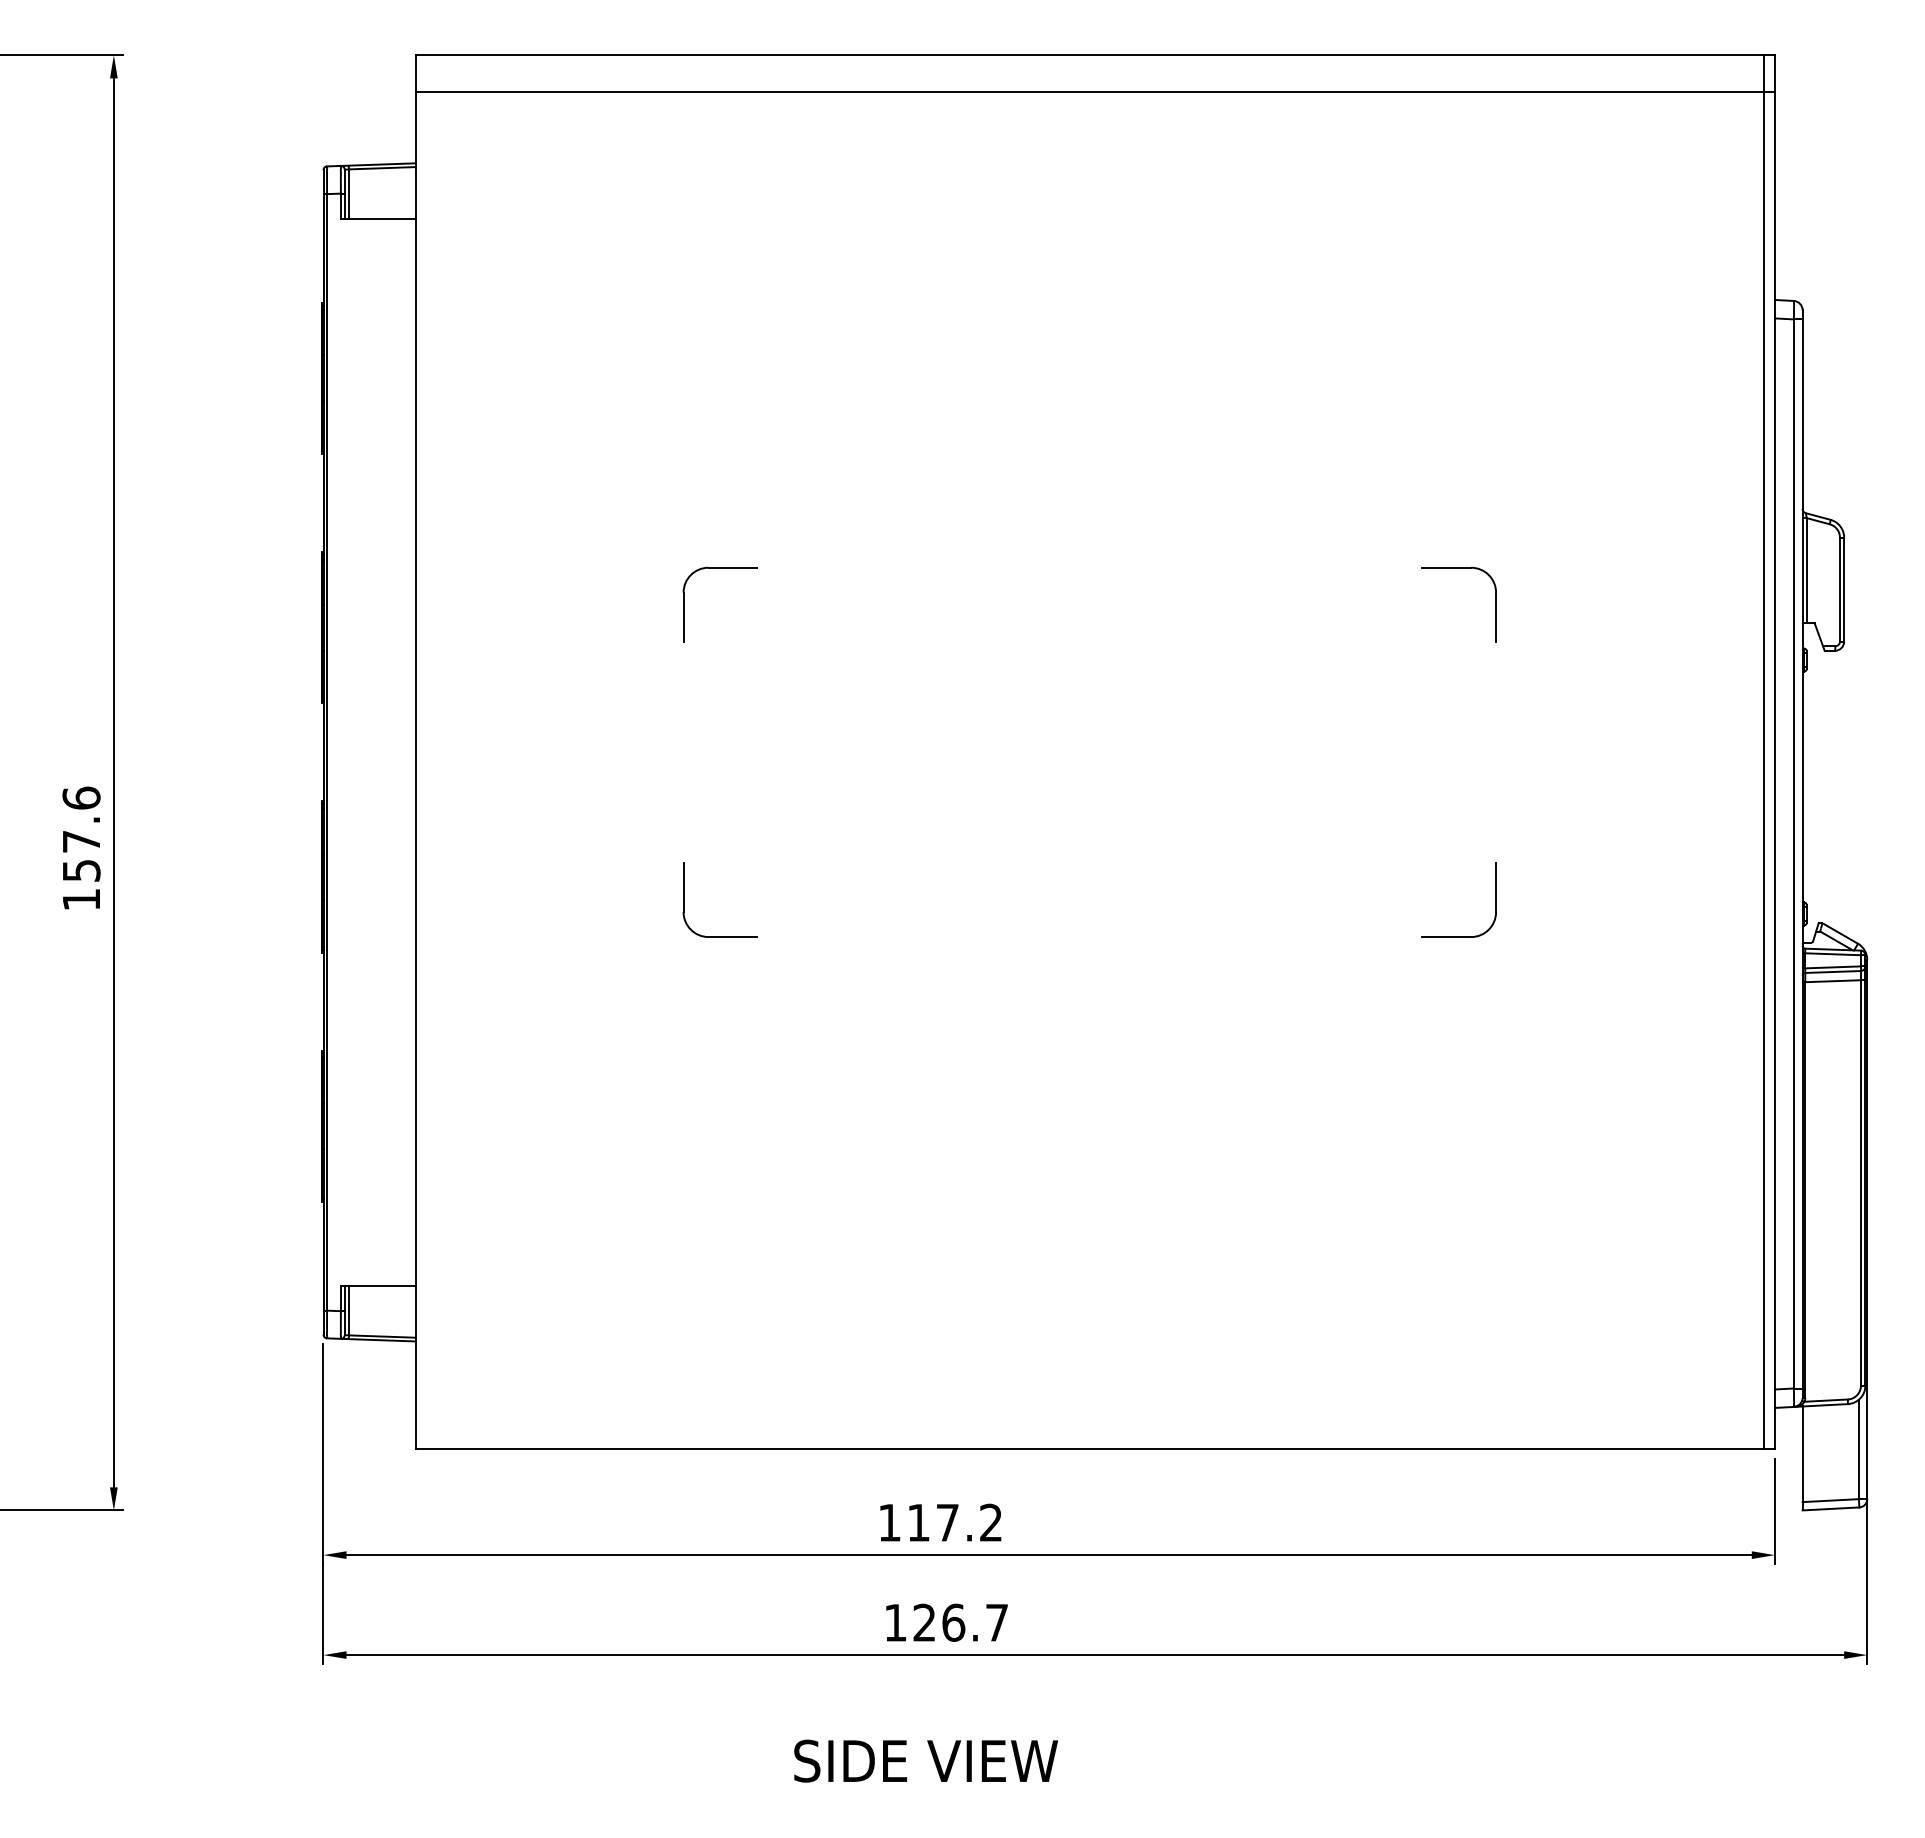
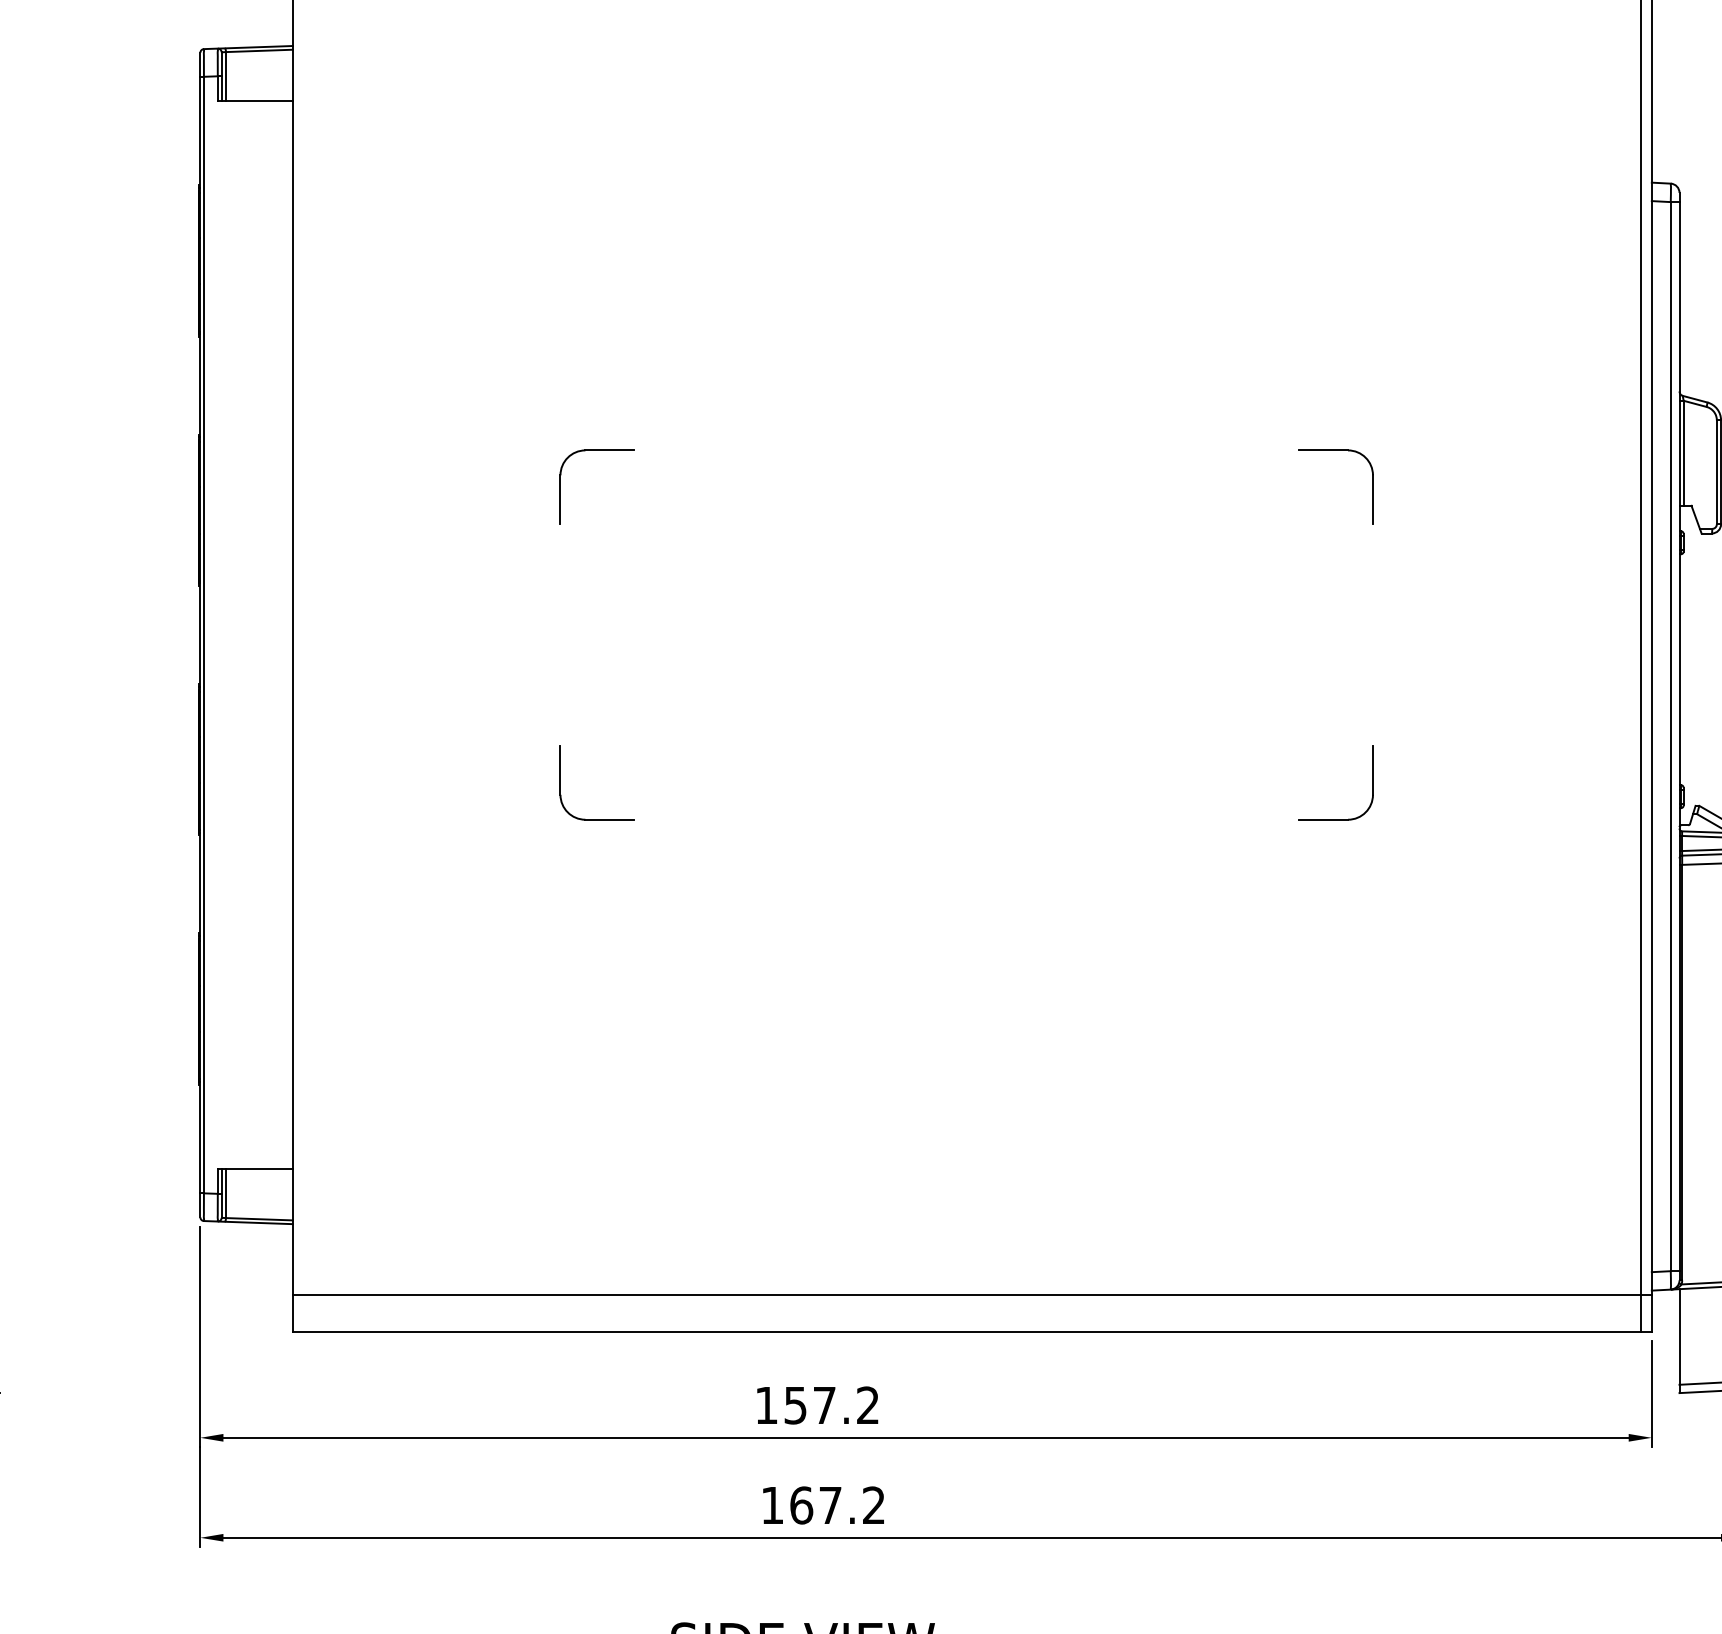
line: (1094, 1412) -> (971, 1295), added
text: (918, 1522) -> (795, 1405), 117.2 -> 157.2
text: (960, 1622) -> (837, 1505), 126.7 -> 167.2

